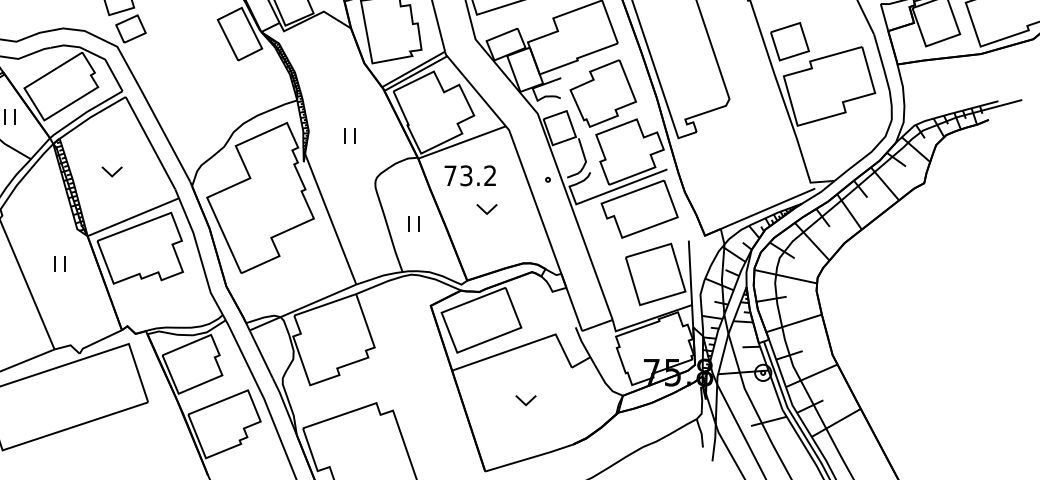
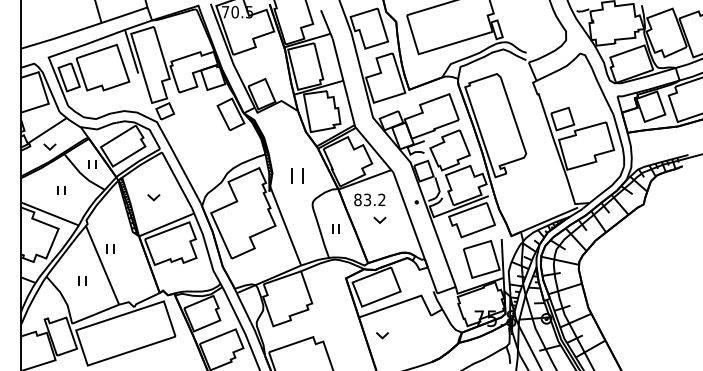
part: (350, 135) -> (297, 175), size x1.6
text: (449, 175) -> (357, 199), 73.2 -> 83.2
part: (60, 262) -> (110, 248), moved
part: (526, 400) -> (382, 335), moved

